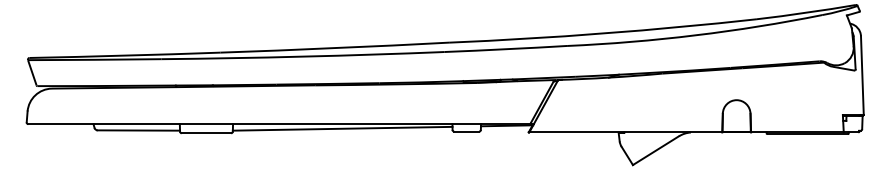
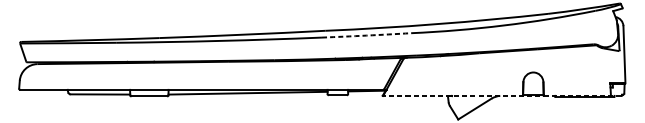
arc: (506, 49) -> (366, 35), solid -> dashed
line: (693, 132) -> (502, 95), solid -> dashed

